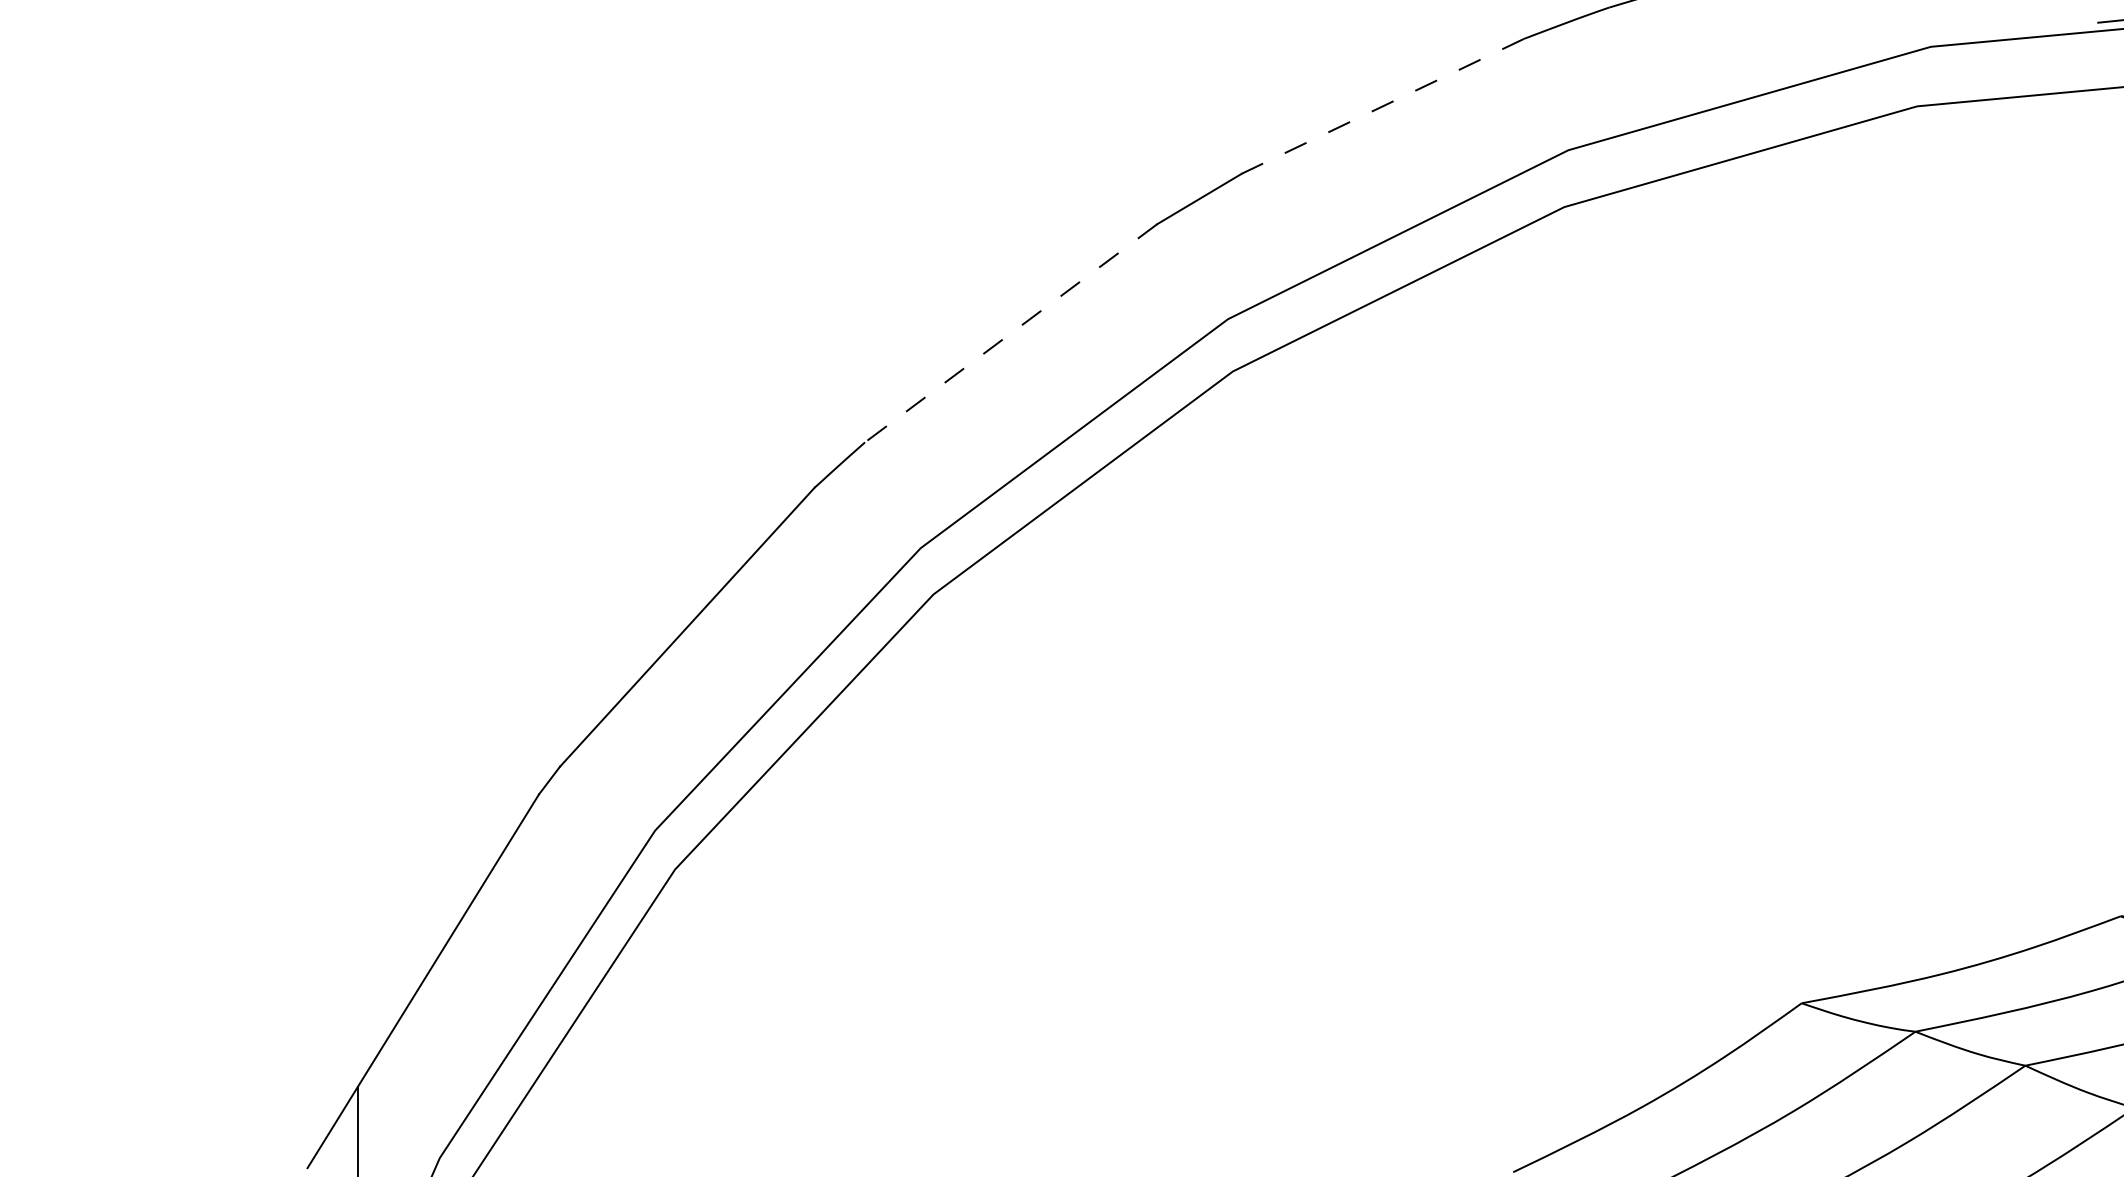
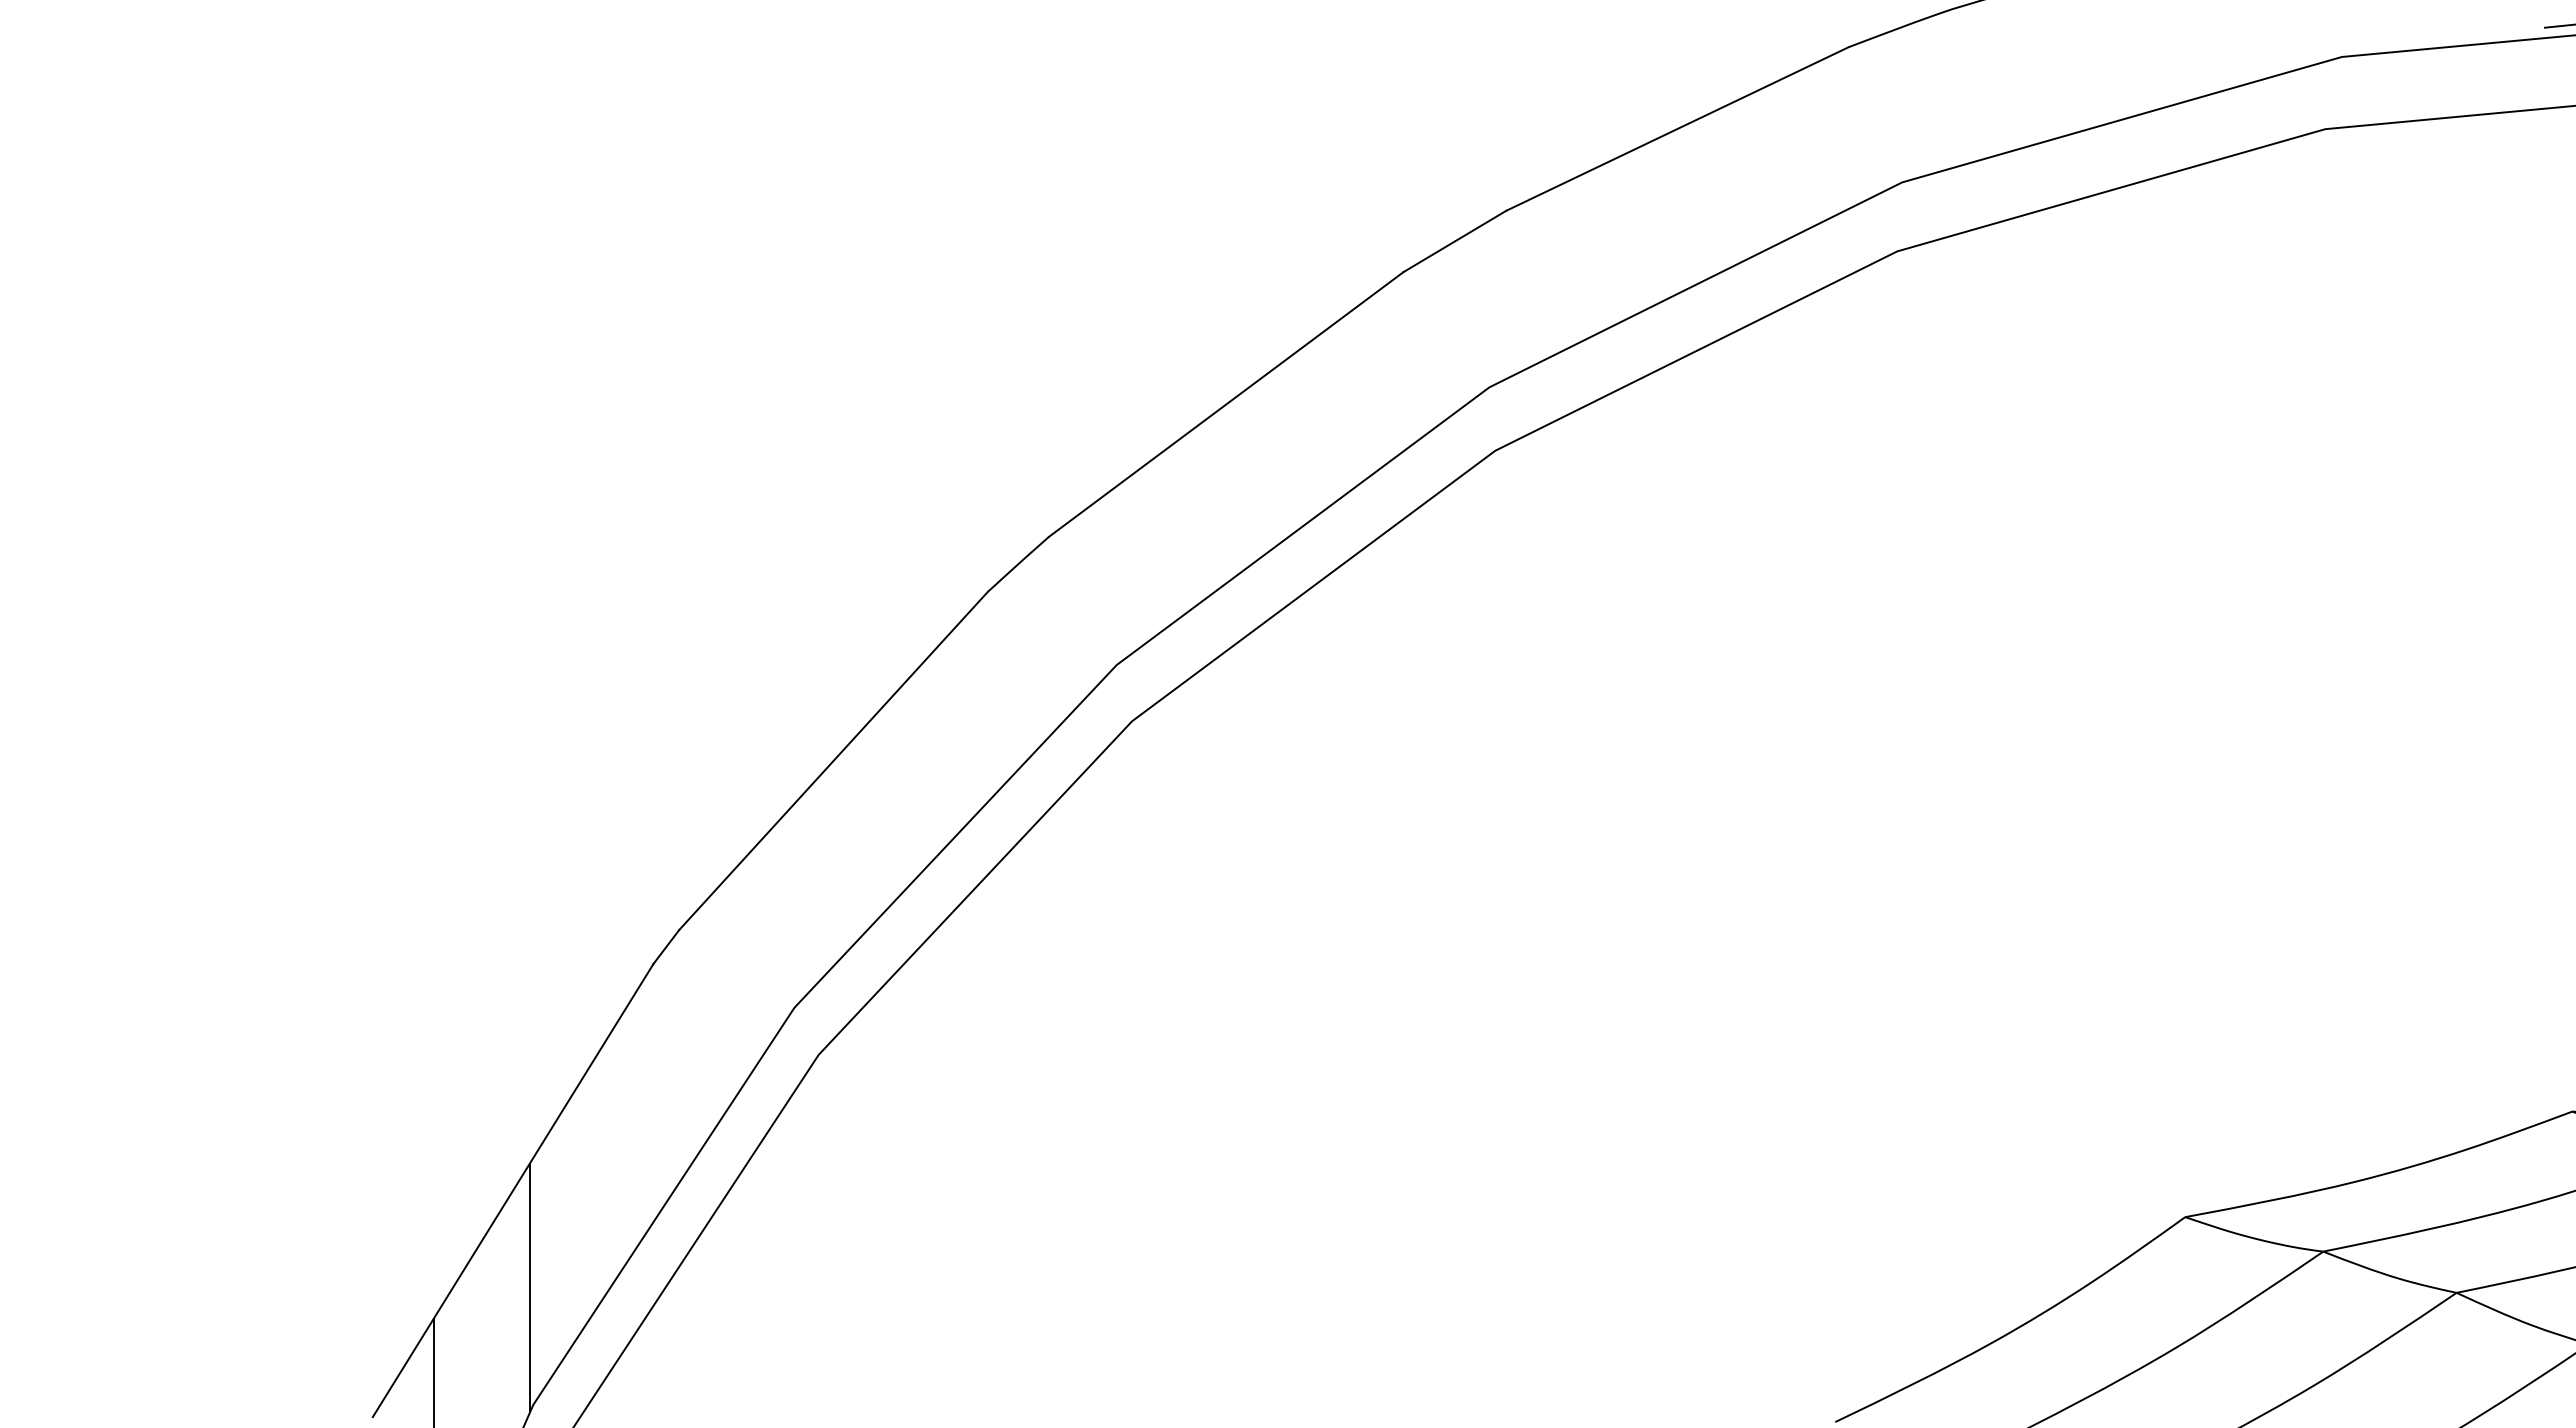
line: (1383, 106) -> (1677, 129), dashed -> solid
line: (1010, 333) -> (1225, 404), dashed -> solid
line: (436, 1061) -> (529, 1287), added

